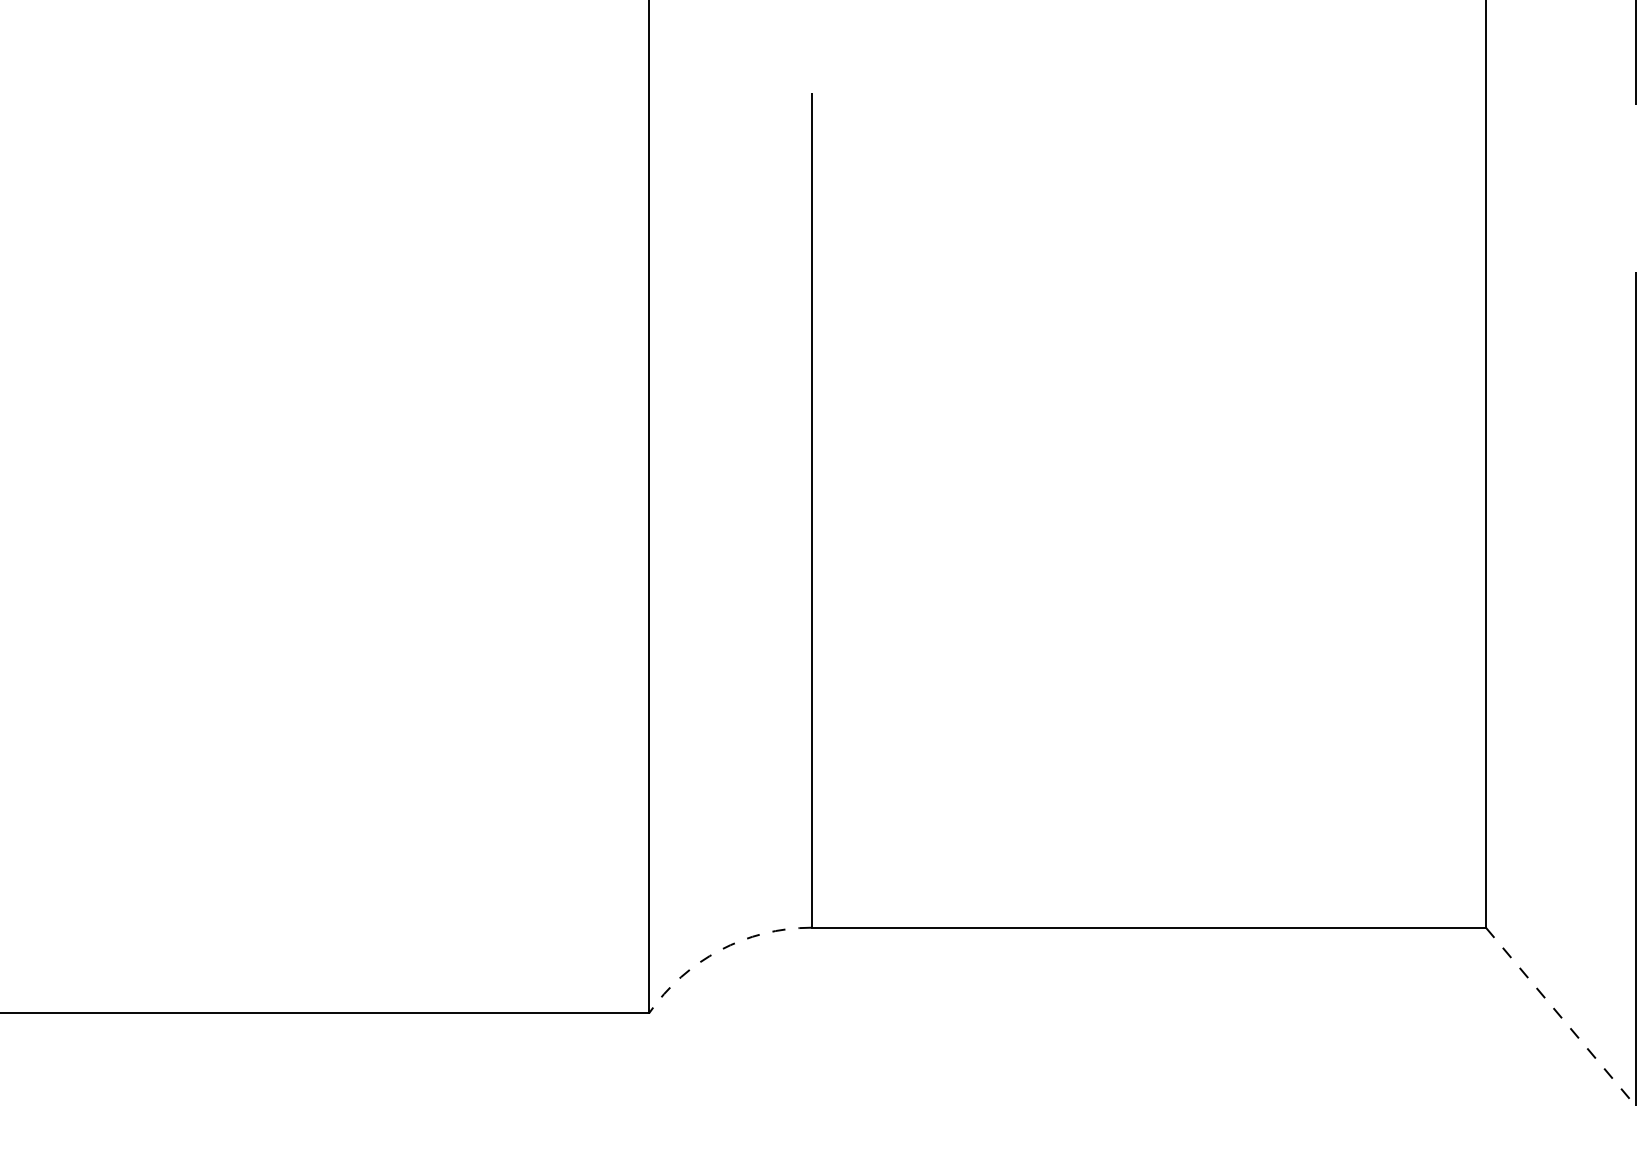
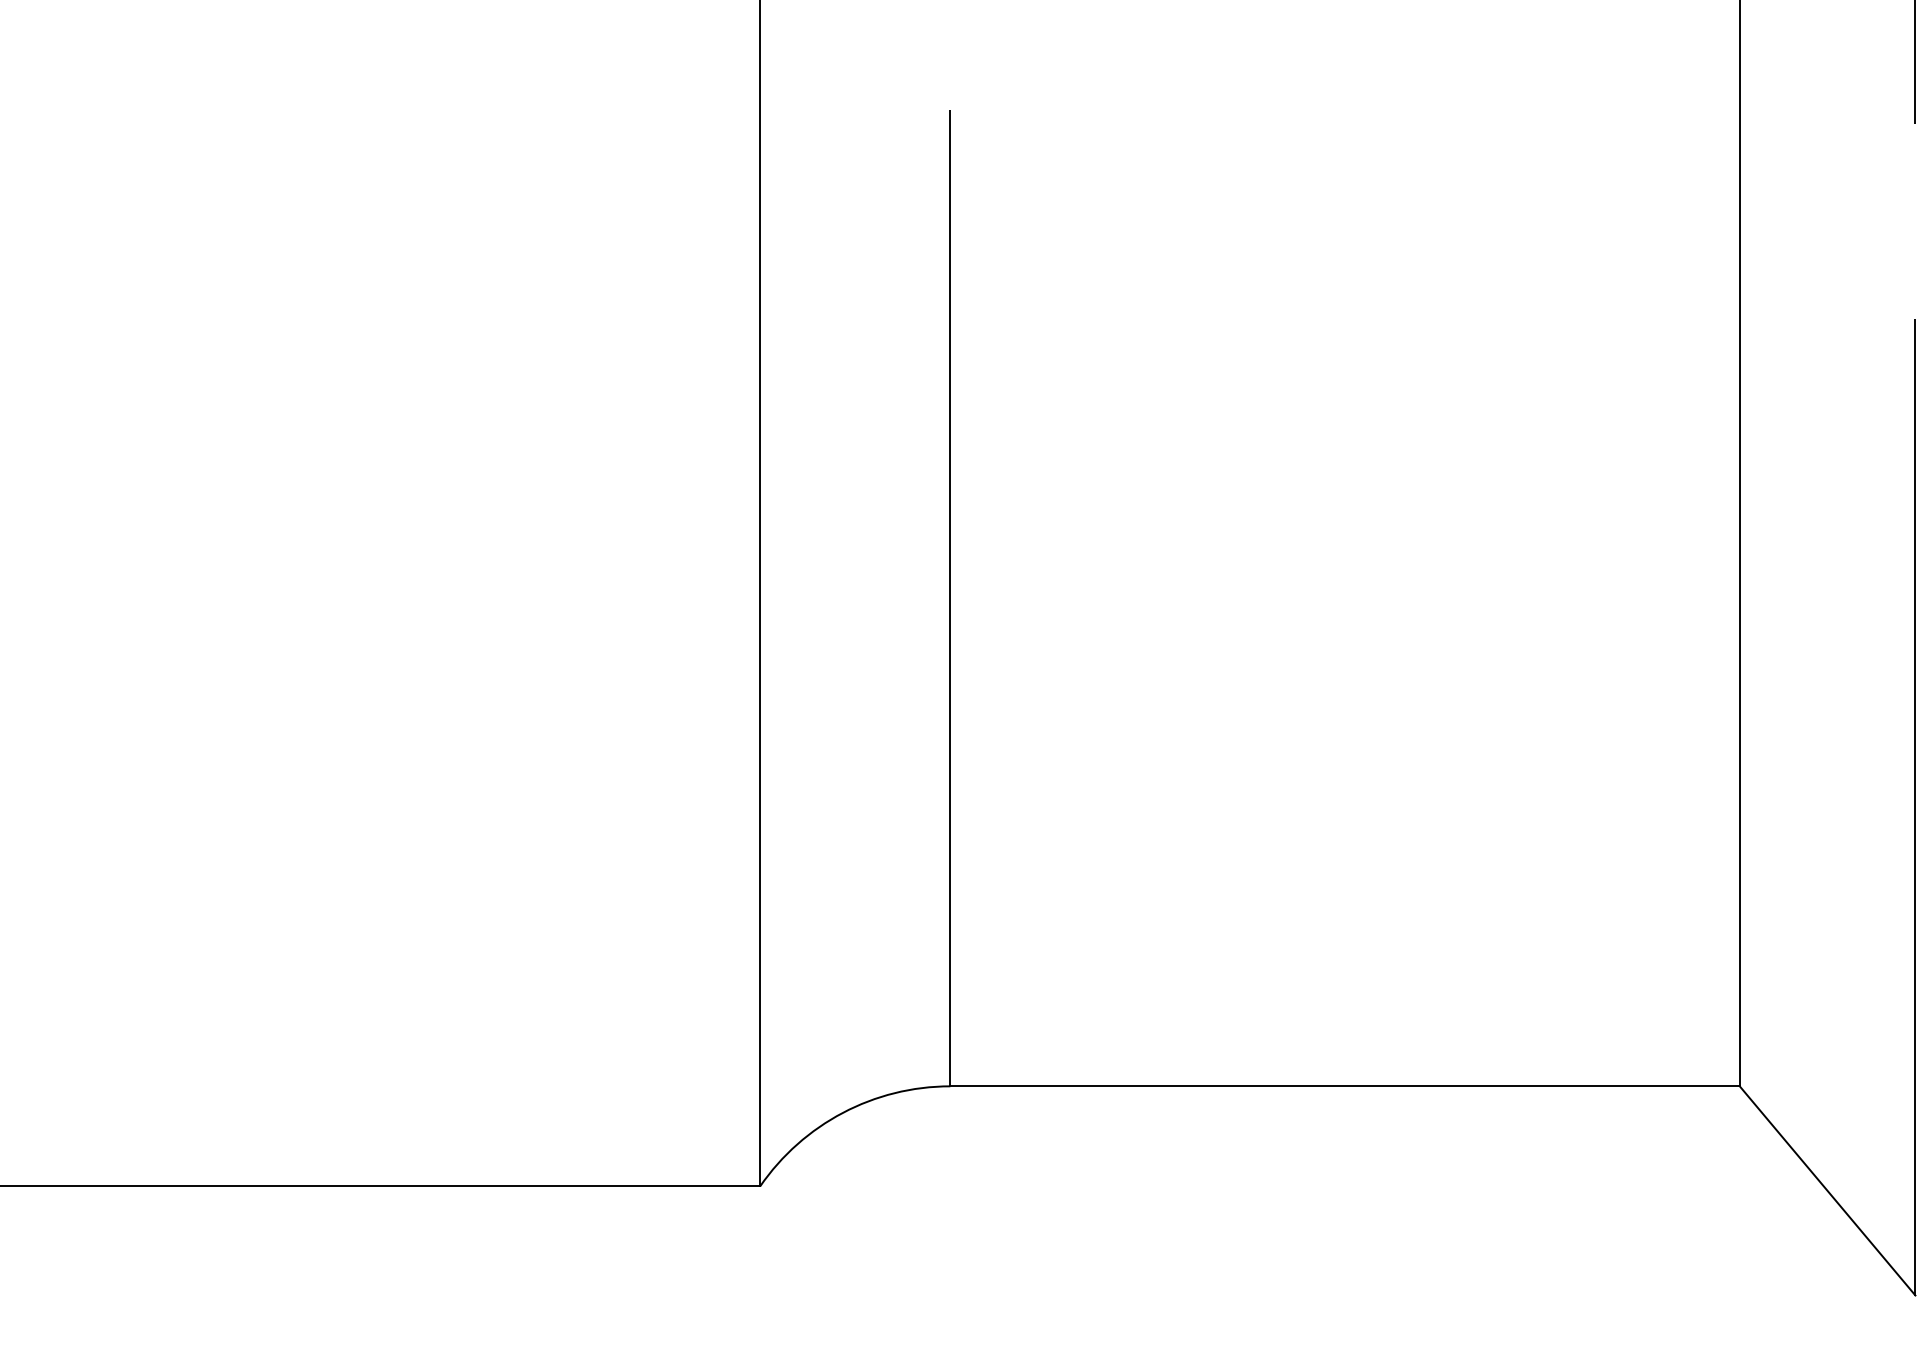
arc: (719, 950) -> (842, 1112), dashed -> solid
line: (1560, 1016) -> (1827, 1190), dashed -> solid

